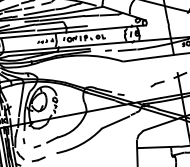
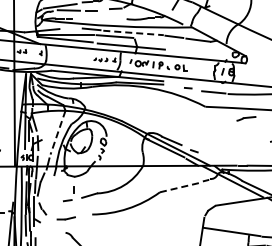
line: (39, 12) -> (103, 19), removed
line: (63, 18) -> (134, 33), solid -> dashed
line: (157, 83) -> (246, 118), moved
line: (21, 100) -> (57, 133), solid -> dashed
line: (115, 122) -> (179, 187), solid -> dashed
line: (23, 140) -> (73, 189), moved

